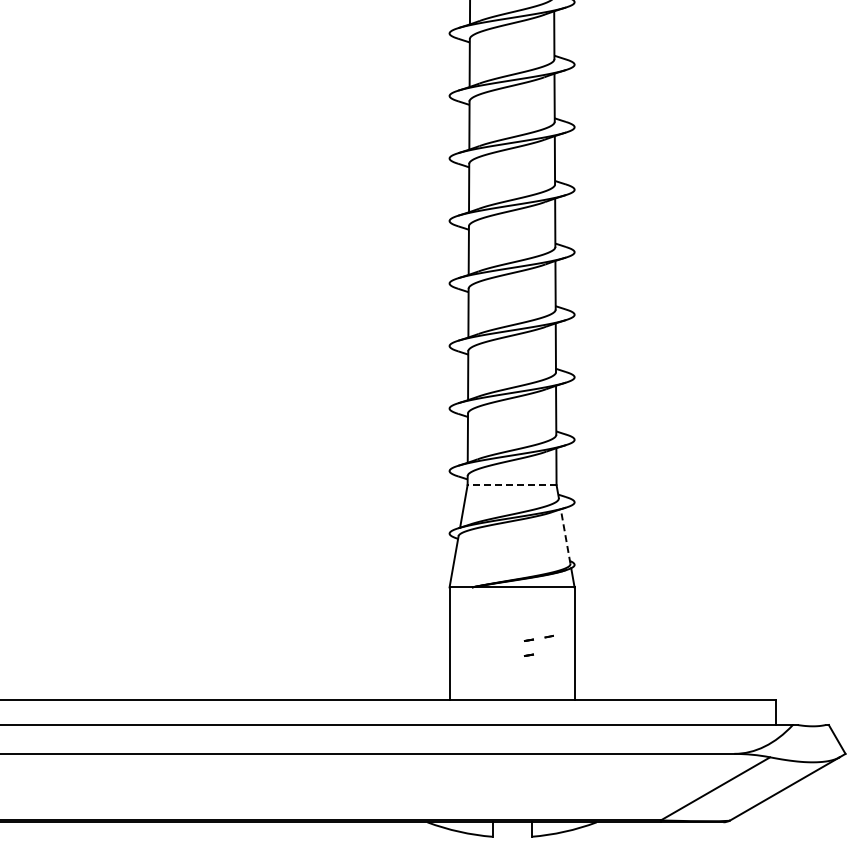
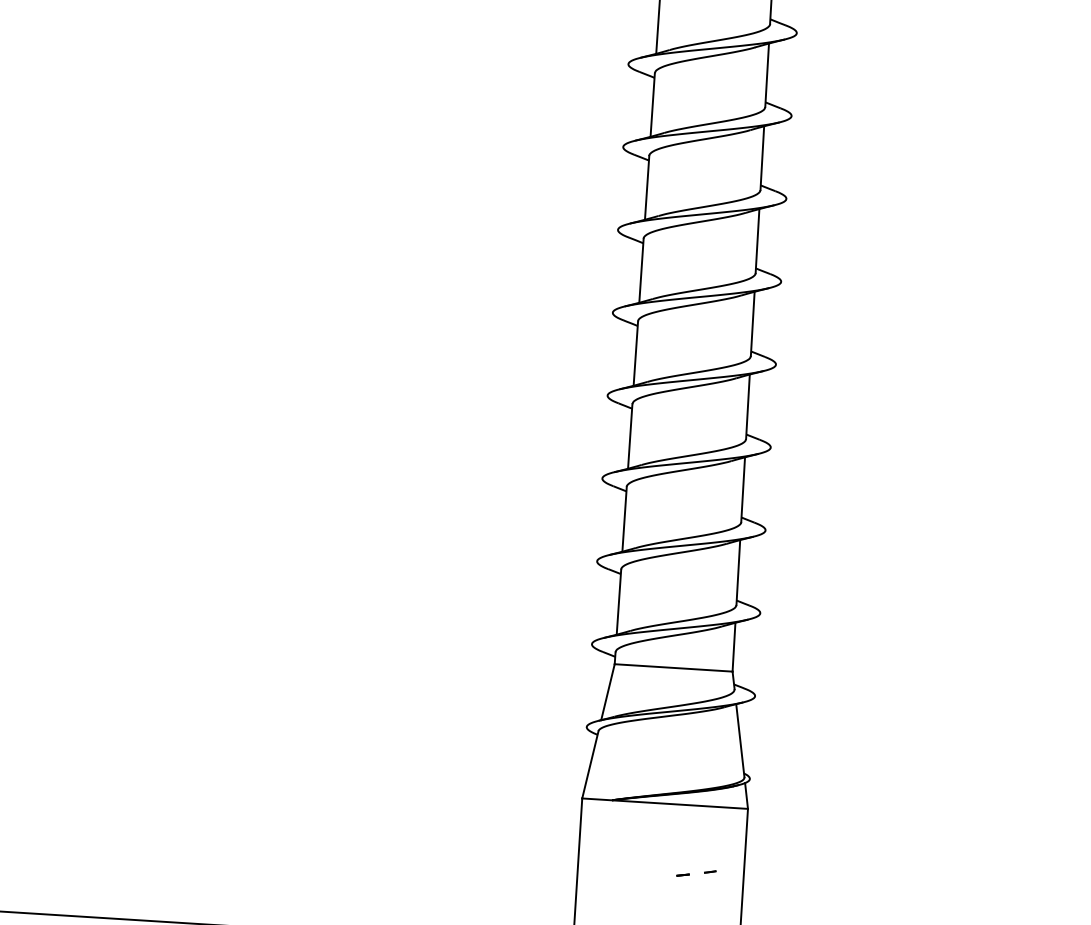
line: (511, 485) -> (672, 668), dashed -> solid
line: (565, 536) -> (740, 740), dashed -> solid
part: (528, 654) -> (681, 893), removed

